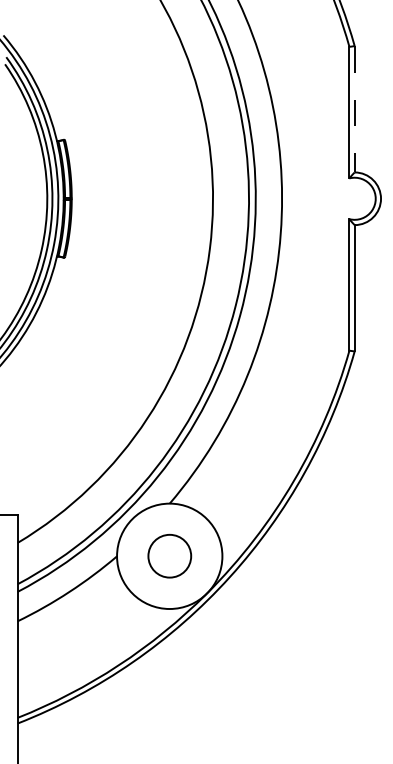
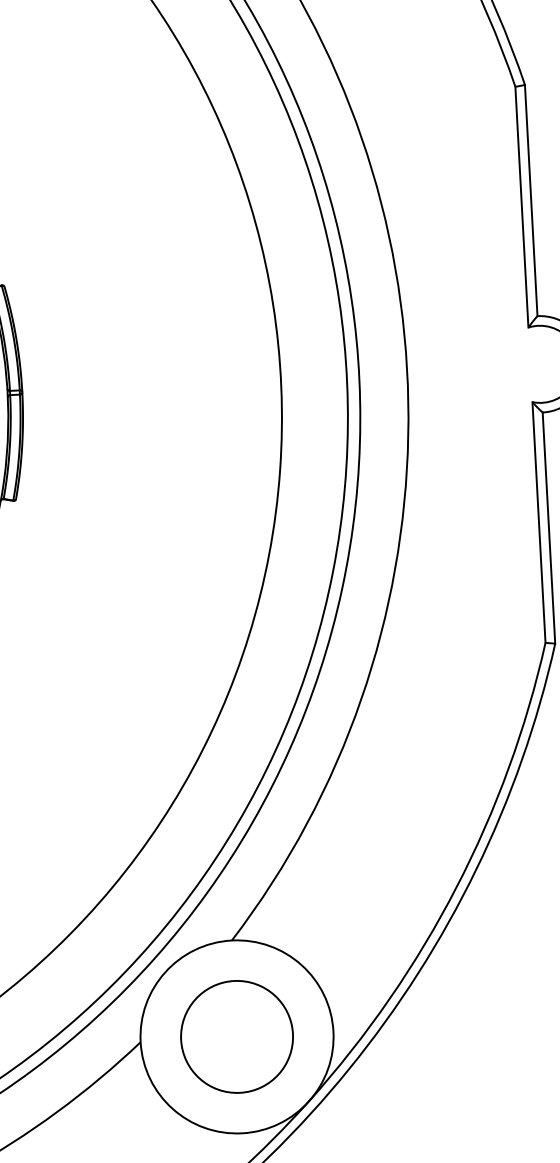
line: (354, 109) -> (530, 200), dashed -> solid
circle: (169, 555) -> (236, 1035), size x1.43

